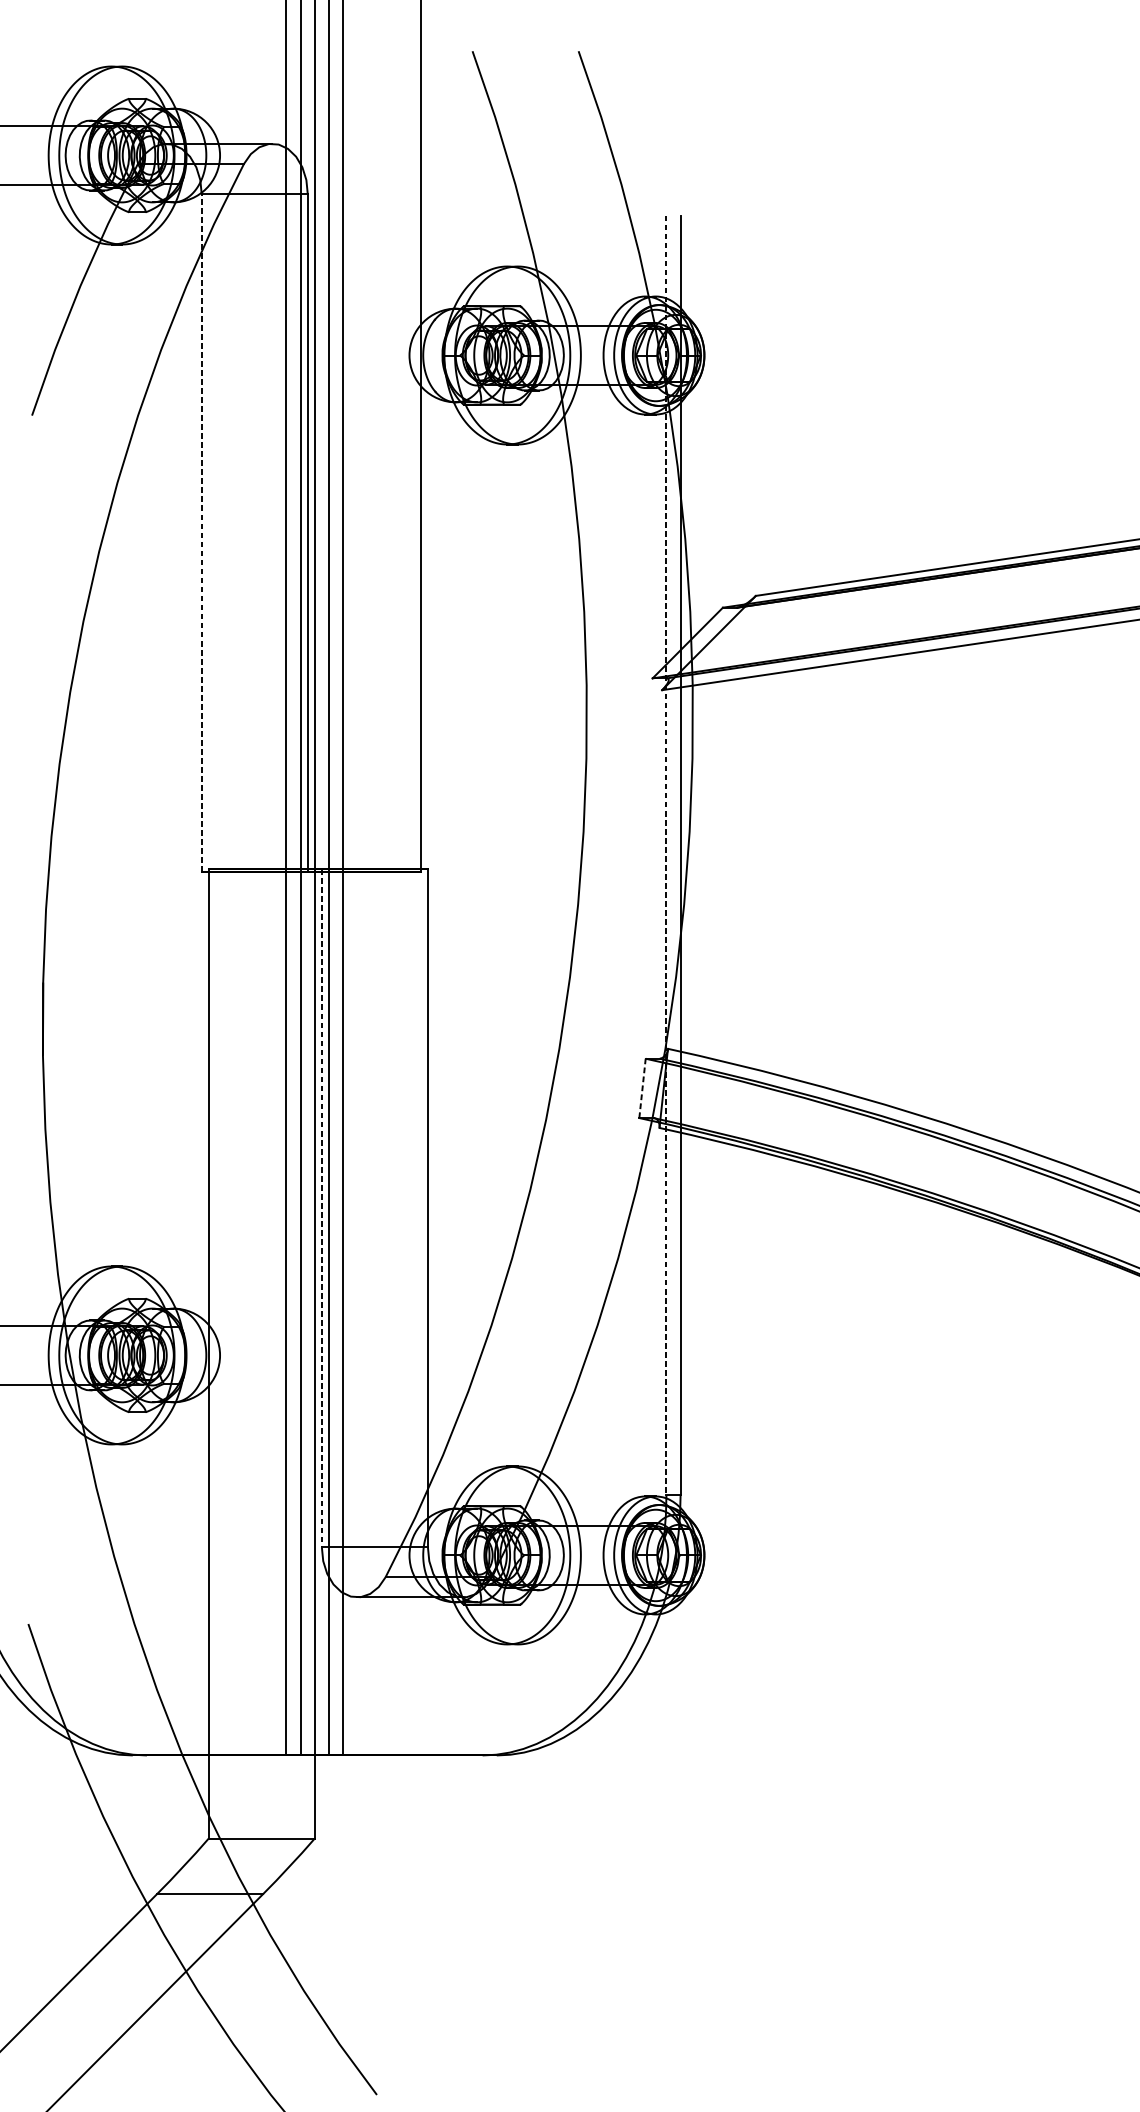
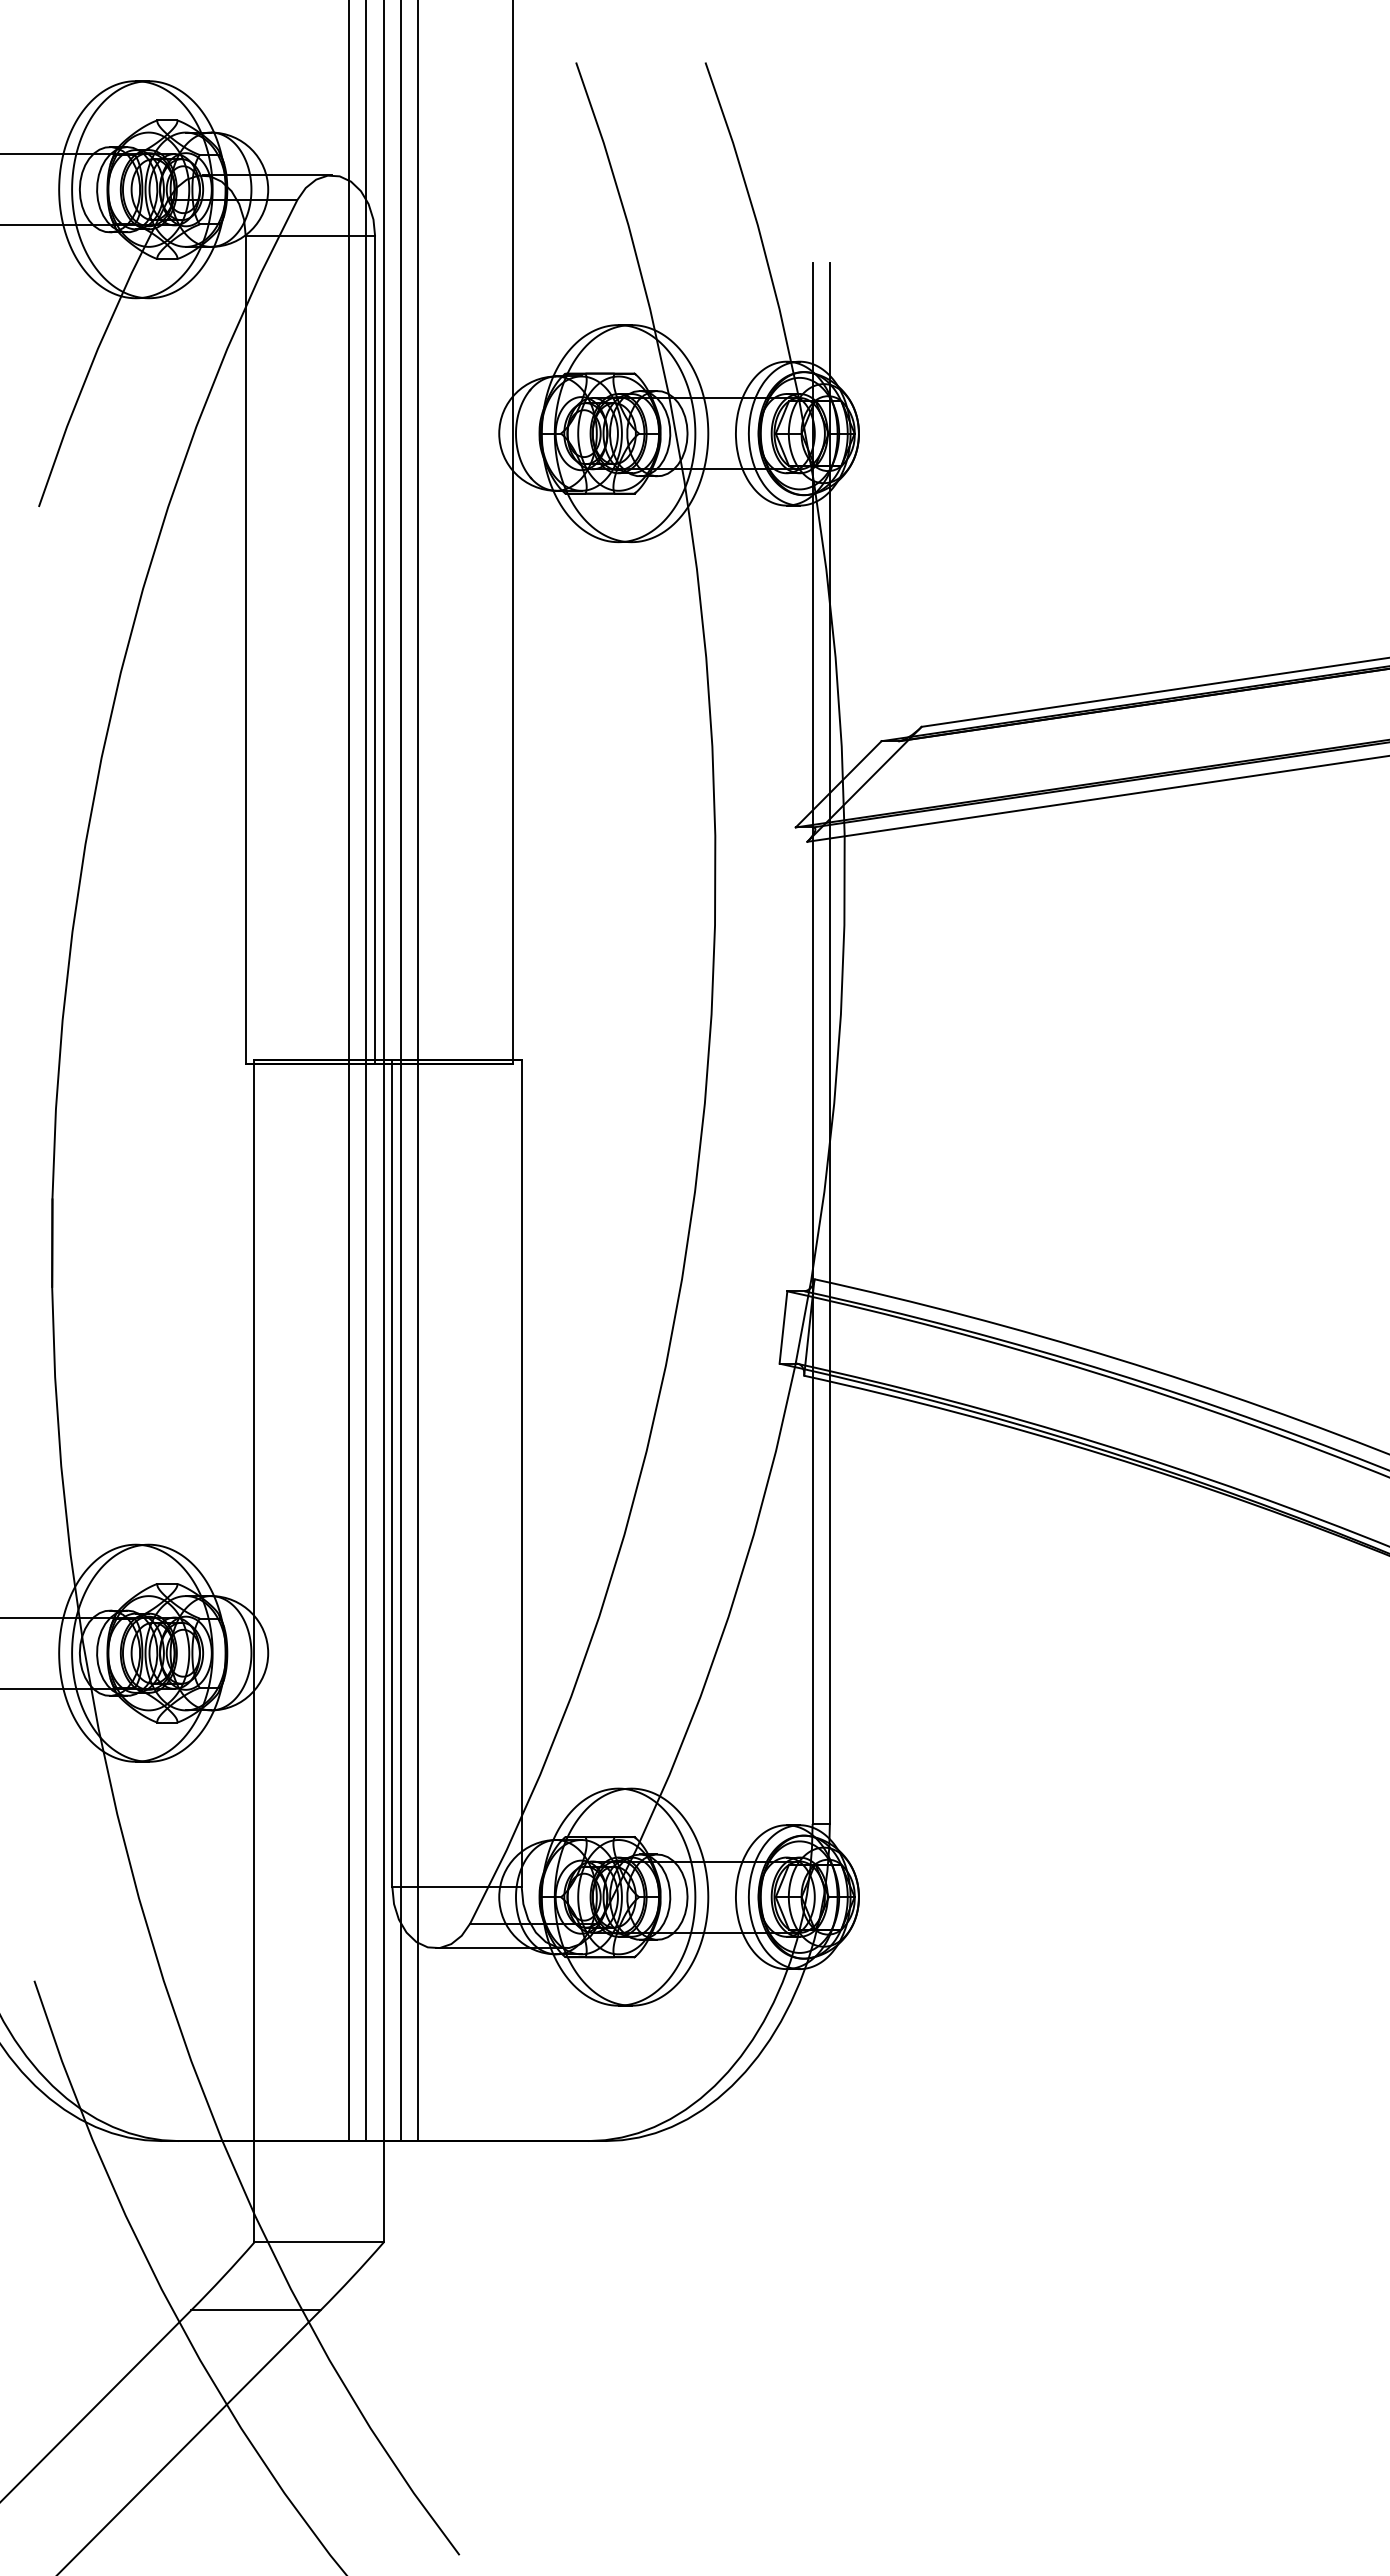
line: (201, 532) -> (245, 649), dashed -> solid
line: (666, 855) -> (812, 1043), dashed -> solid
line: (642, 1088) -> (783, 1327), dashed -> solid
line: (321, 1208) -> (392, 1473), dashed -> solid

